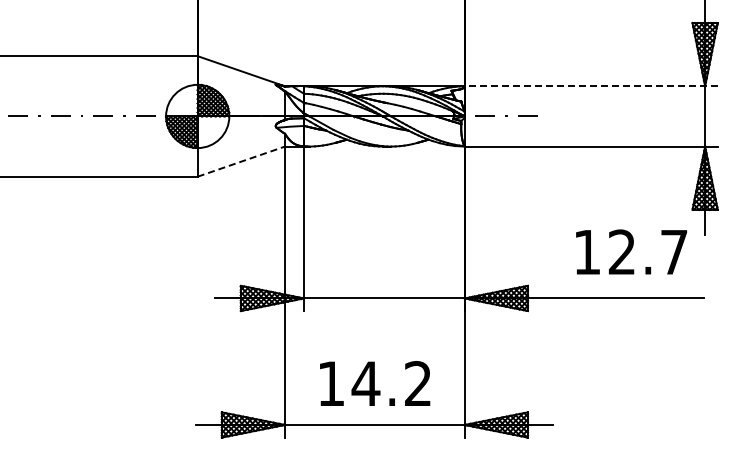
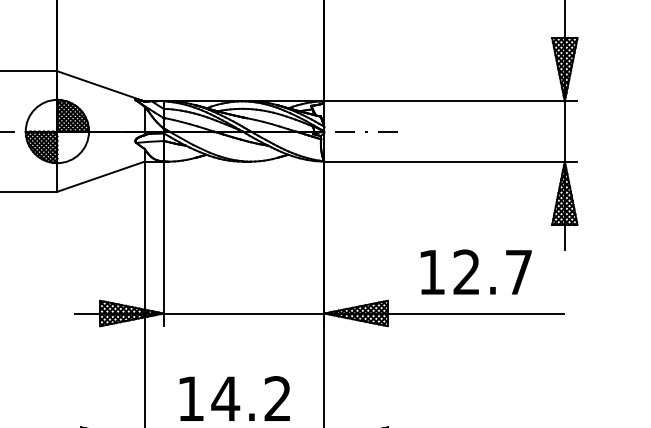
line: (591, 86) -> (451, 101), dashed -> solid
line: (241, 161) -> (101, 176), dashed -> solid
text: (631, 251) -> (476, 271), moved

